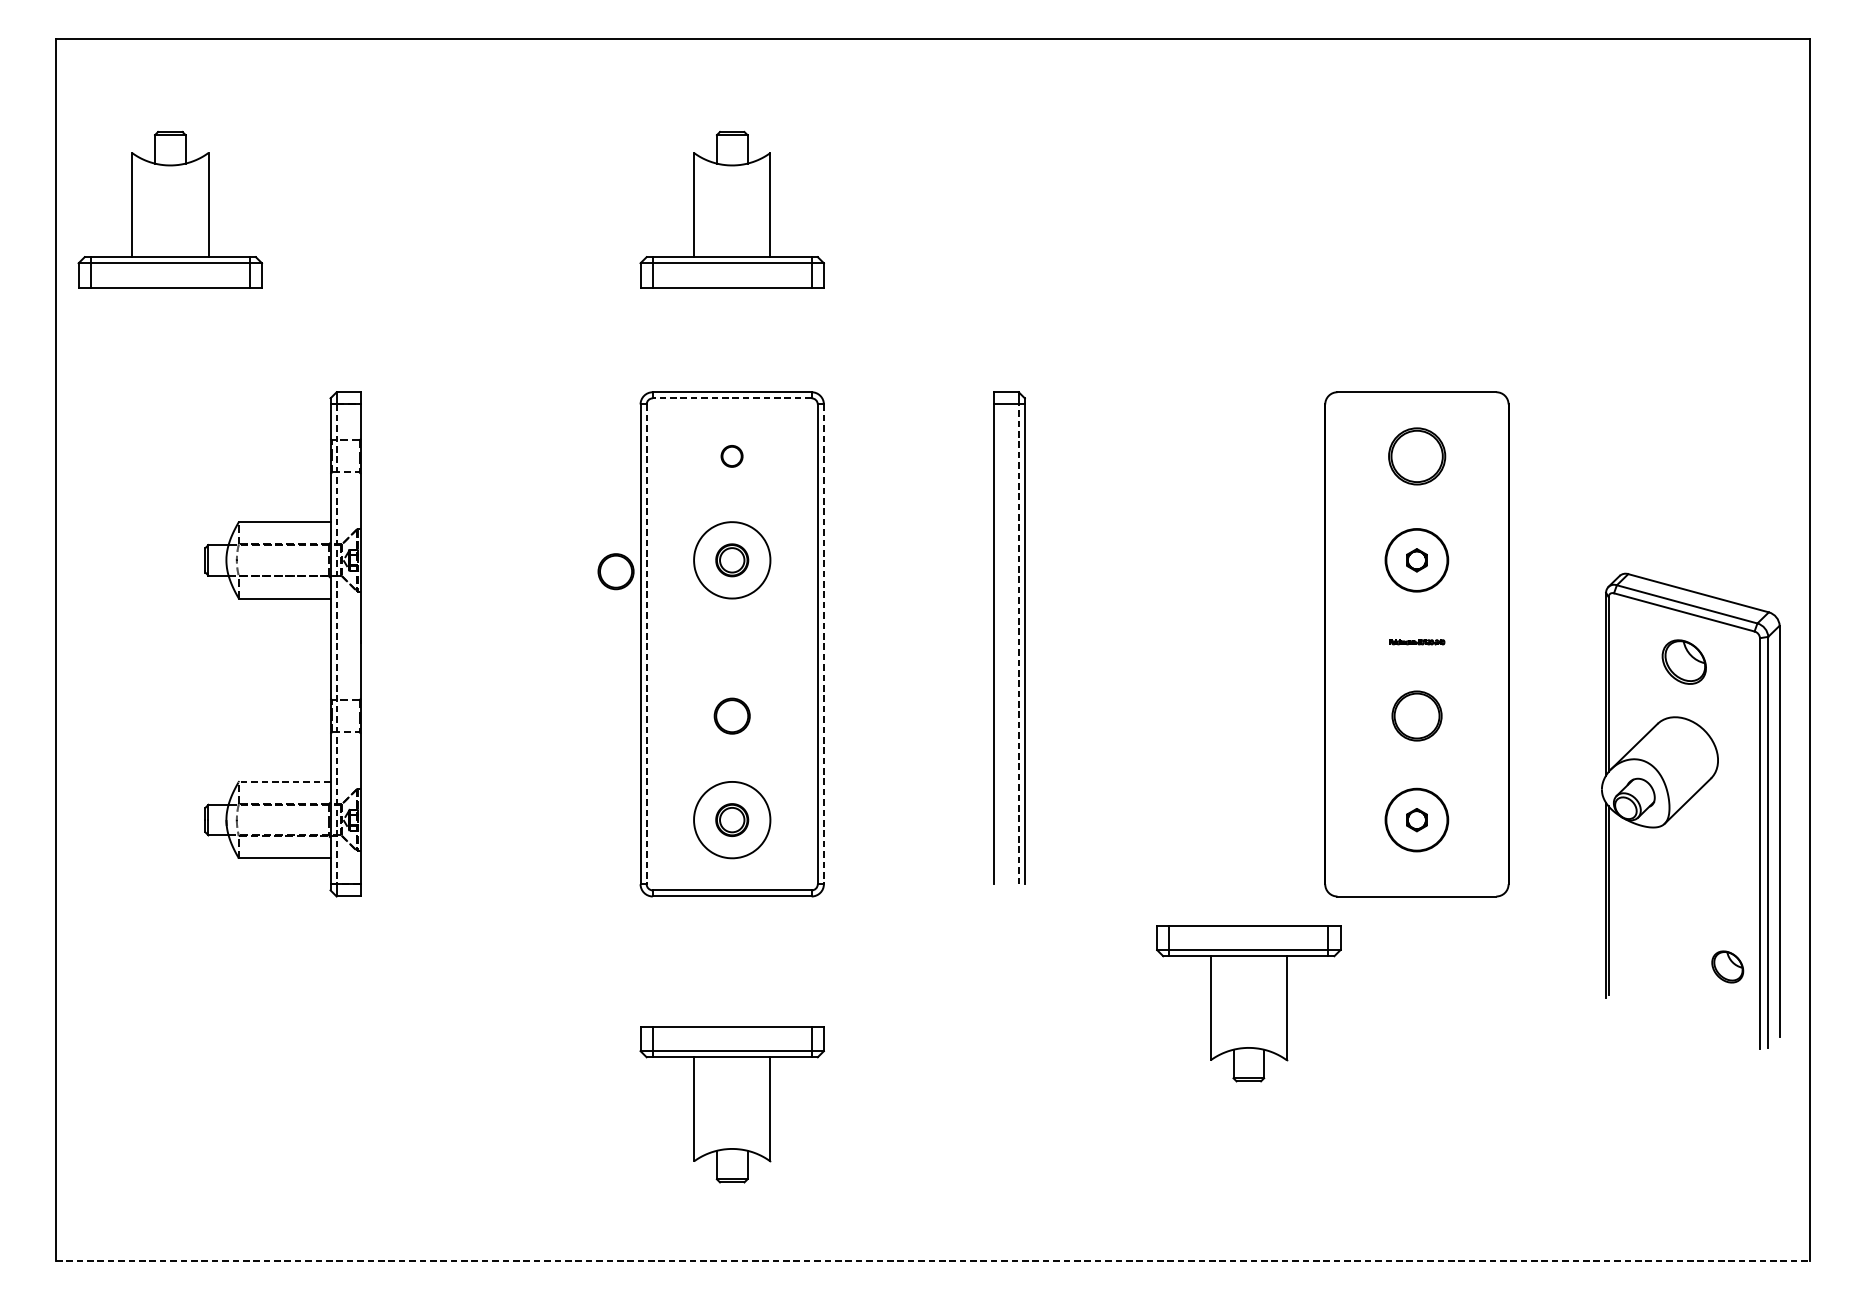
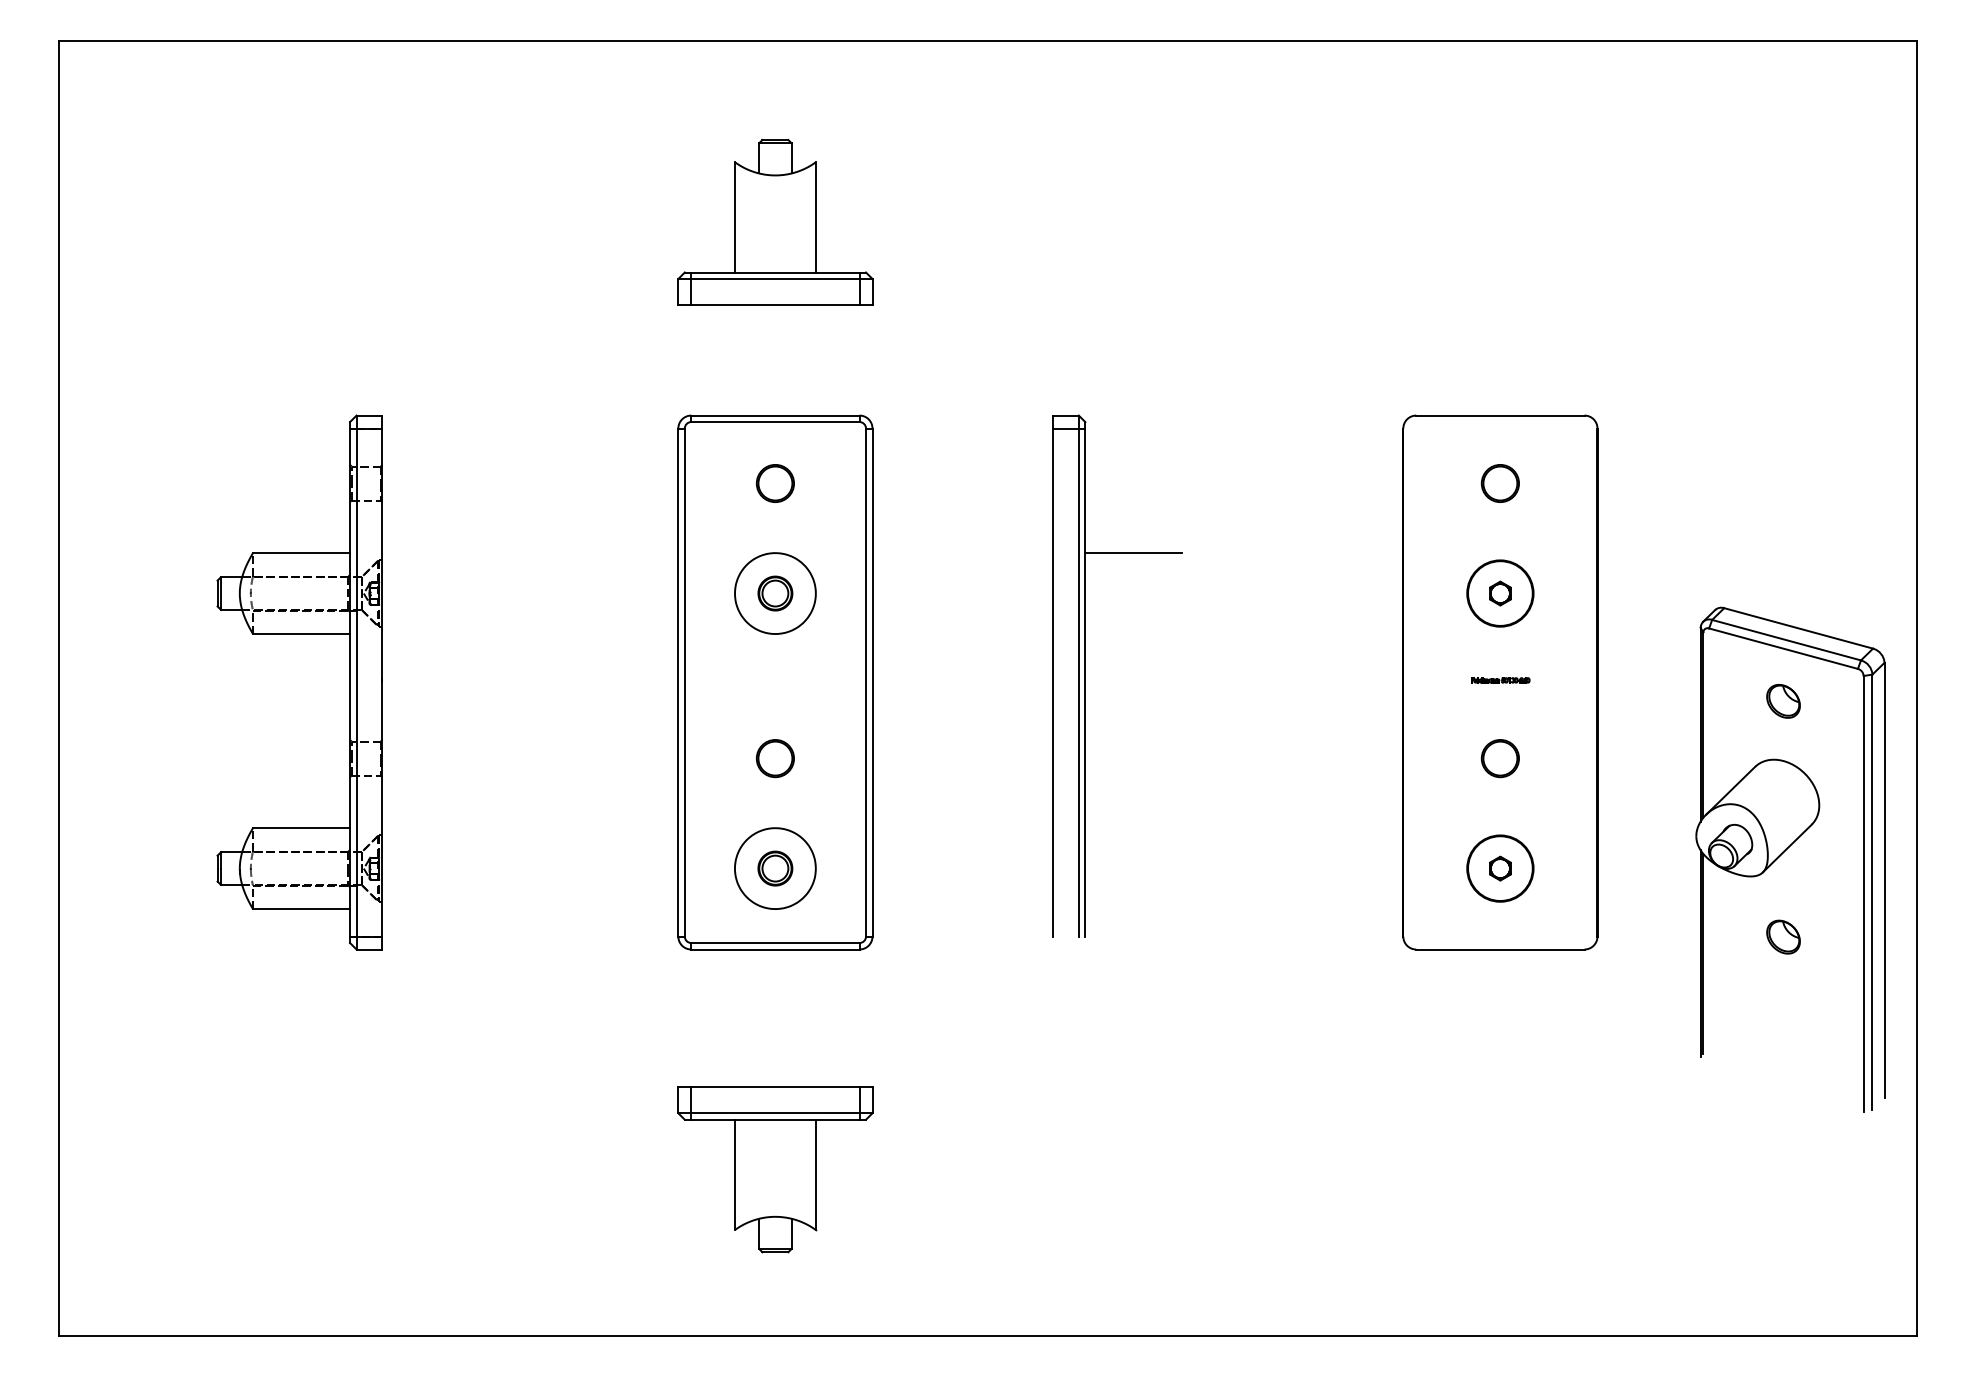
part: (170, 208) -> (180, 221), removed
line: (731, 398) -> (774, 422), dashed -> solid
part: (731, 456) -> (774, 483), size x1.67
part: (1416, 456) -> (1499, 483), size x0.62
line: (1070, 522) -> (1133, 553), added
part: (615, 571) -> (651, 605), removed
line: (1018, 644) -> (1078, 682), dashed -> solid
line: (336, 645) -> (356, 683), dashed -> solid
line: (646, 645) -> (684, 683), dashed -> solid
line: (823, 645) -> (872, 683), dashed -> solid
part: (1684, 662) -> (1783, 701), size x0.71
part: (1416, 716) -> (1499, 758), size x0.71
line: (284, 782) -> (301, 828), dashed -> solid
part: (1727, 966) -> (1783, 936), moved
part: (1248, 1003) -> (1322, 1062), removed
line: (933, 1261) -> (988, 1335), dashed -> solid

